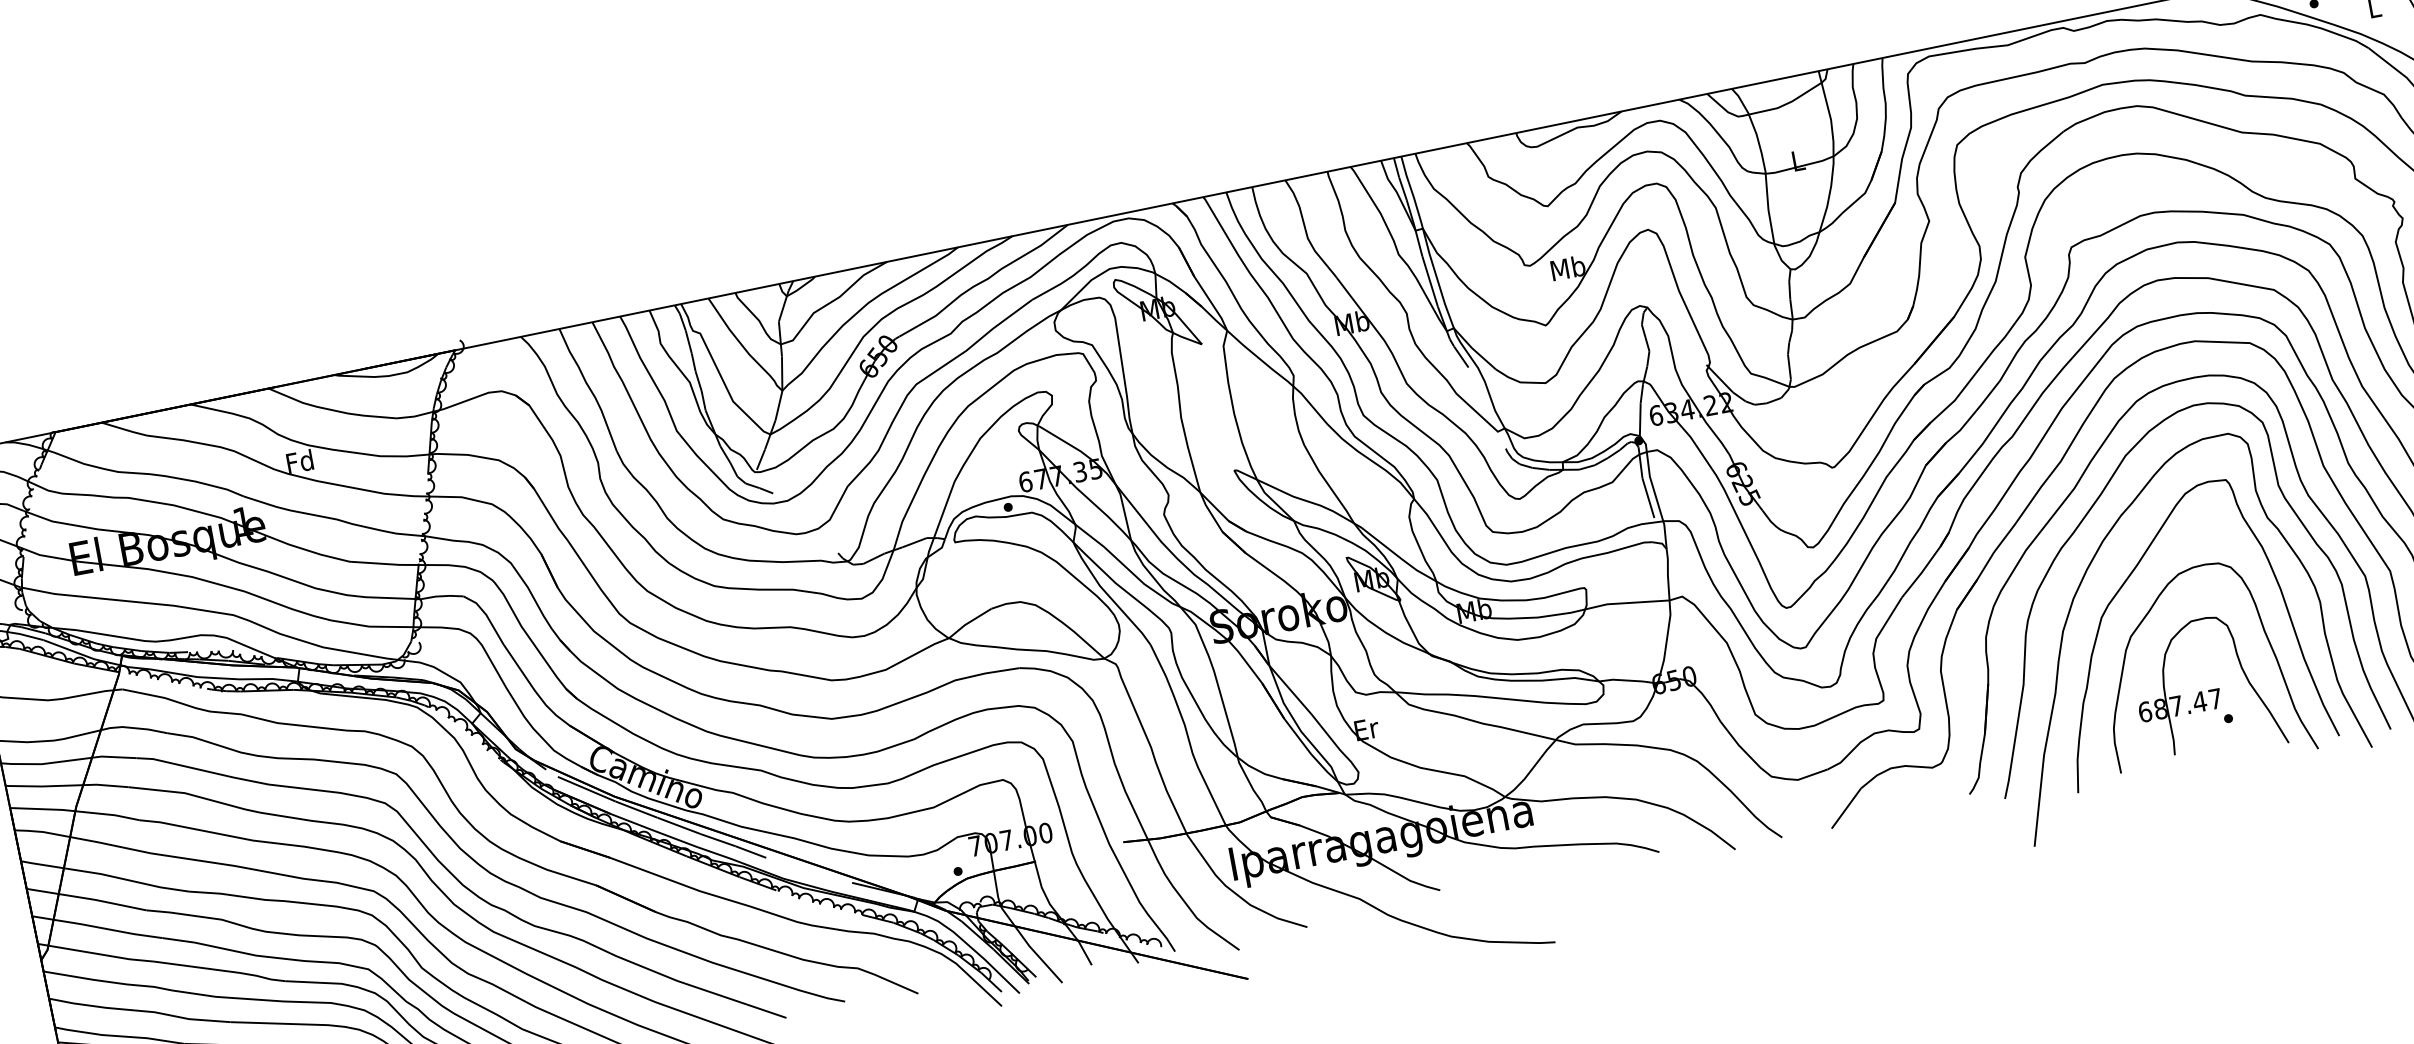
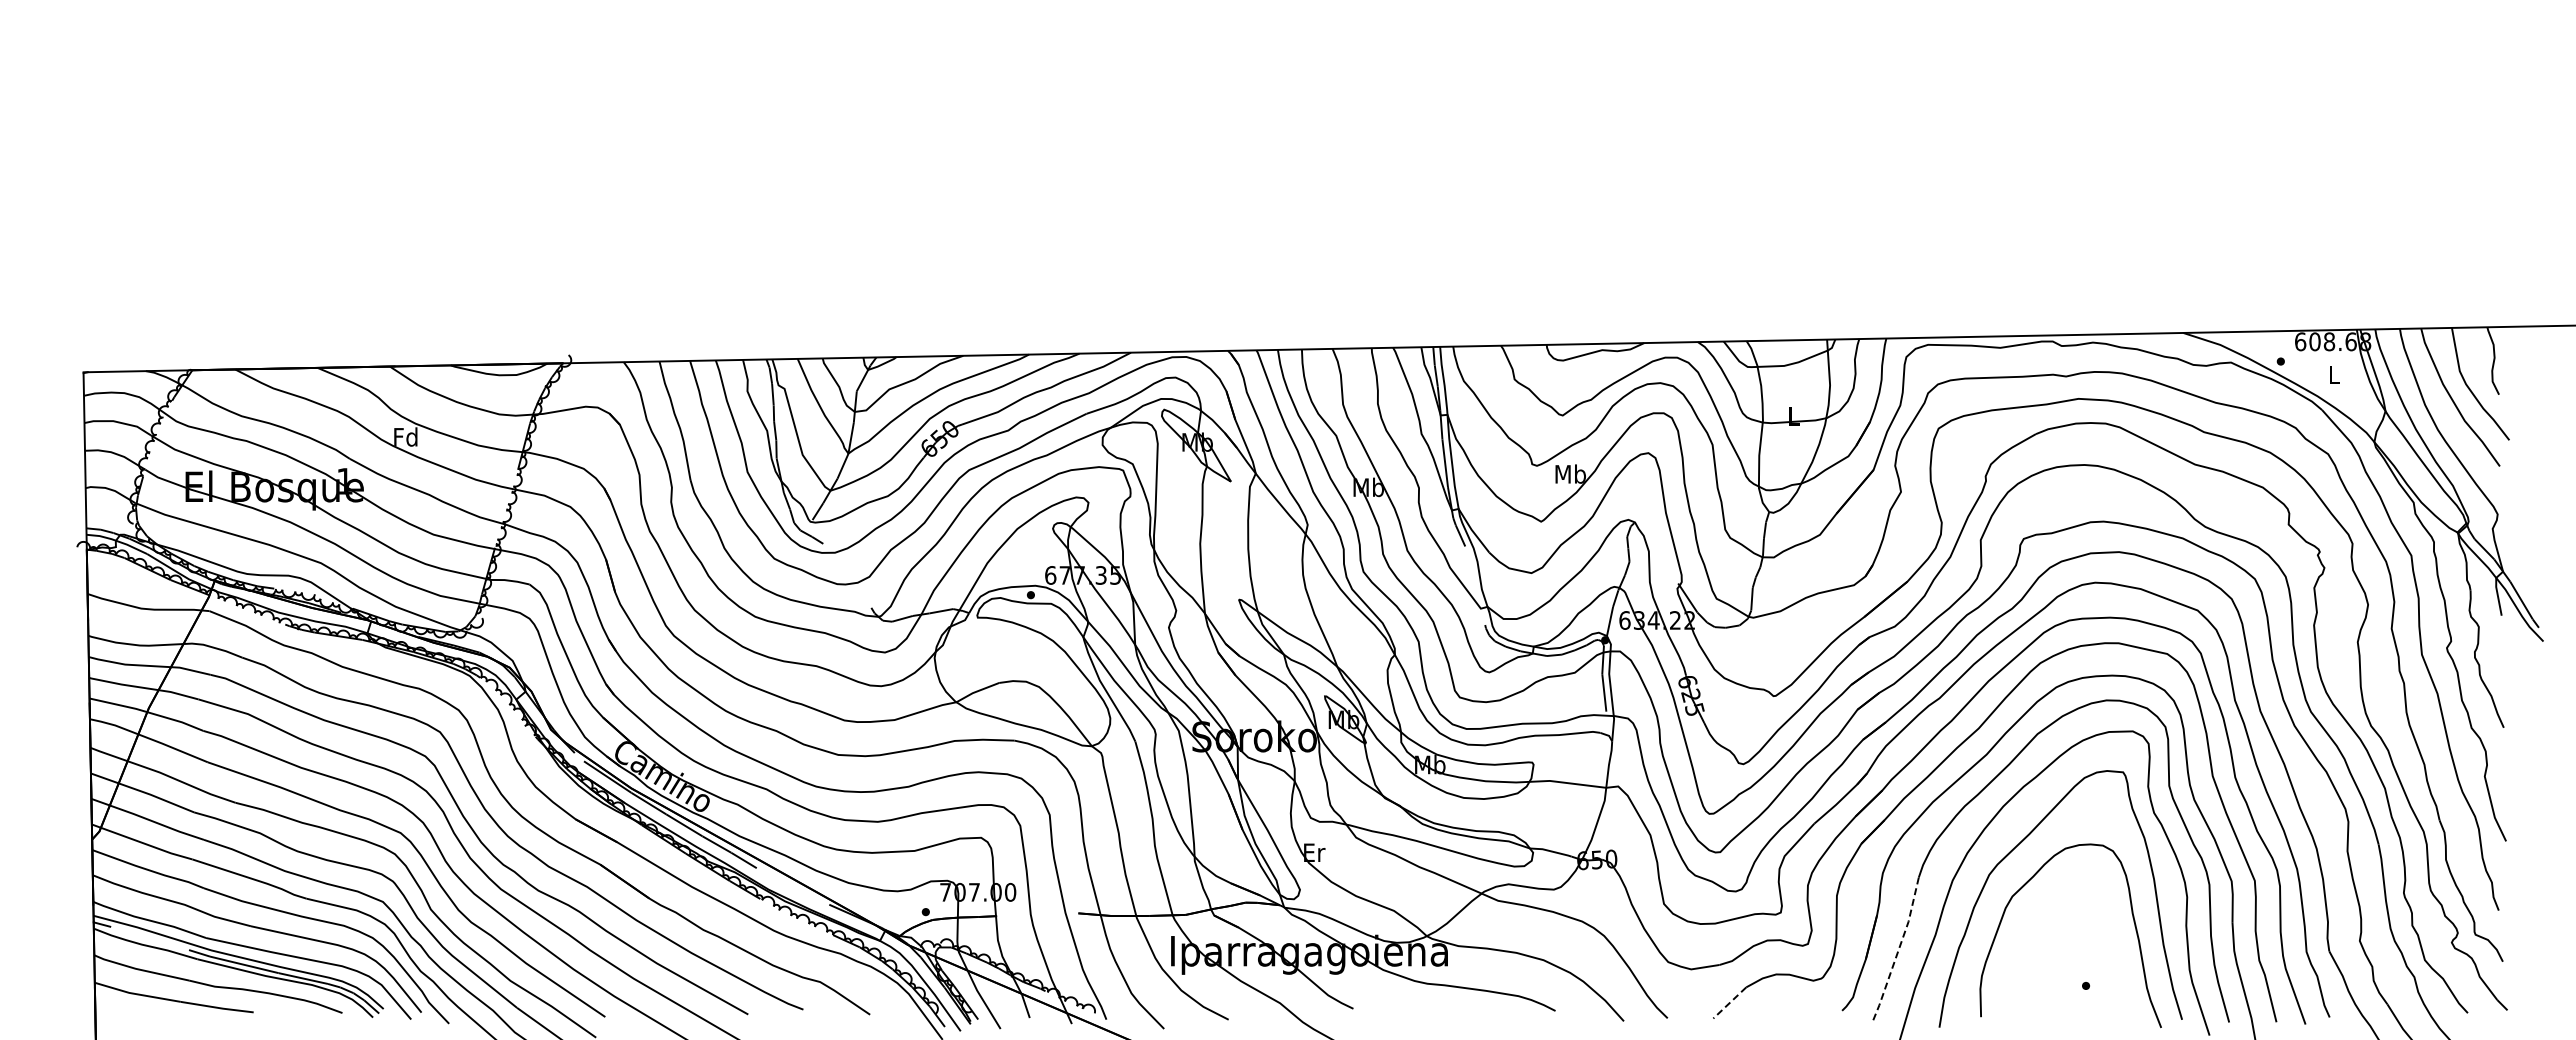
part: (2206, 687) -> (2071, 954), removed
line: (2018, 716) -> (1898, 949), solid -> dashed
line: (1845, 808) -> (1729, 1002), solid -> dashed

